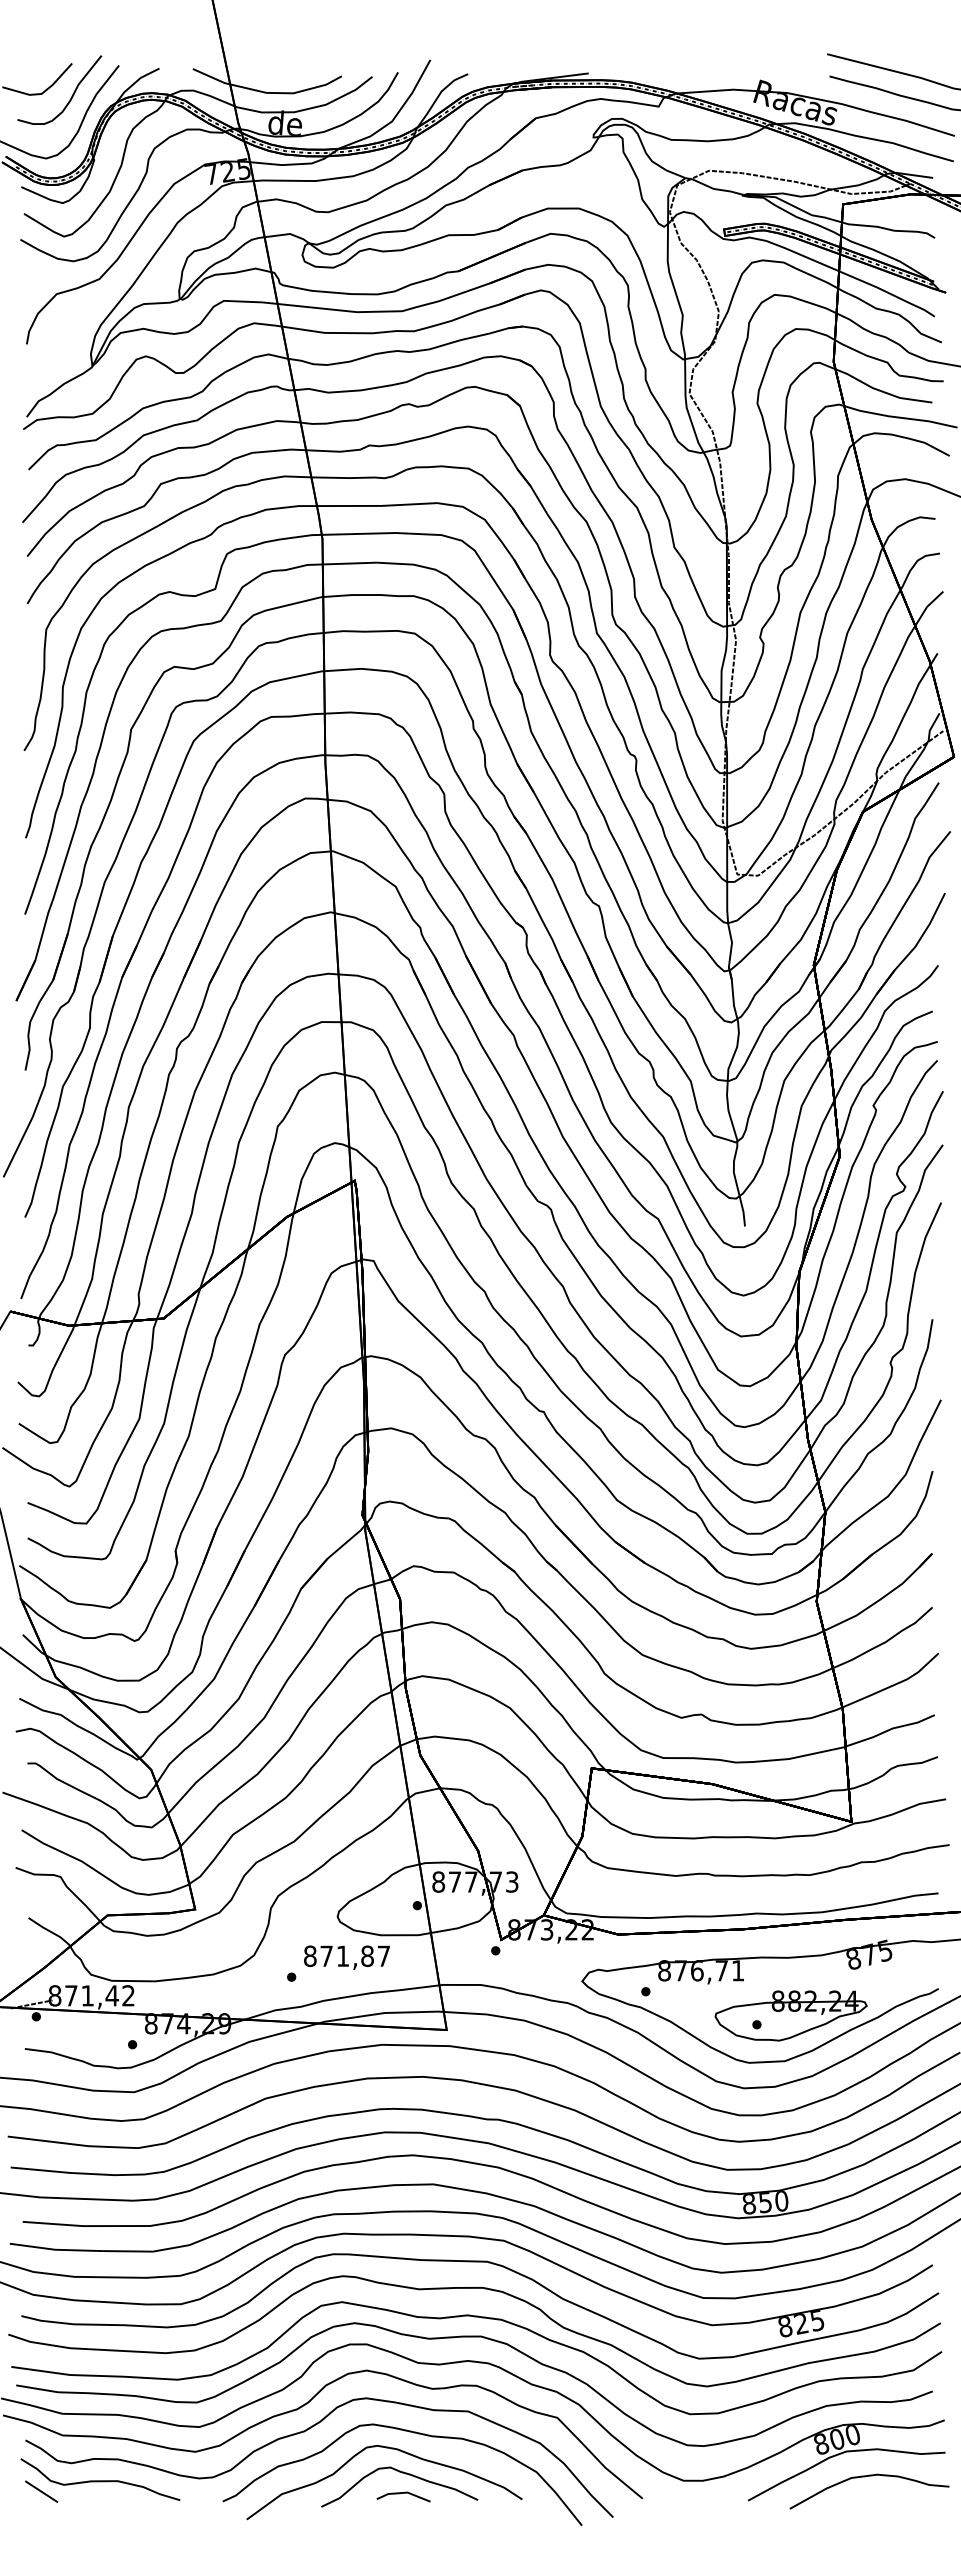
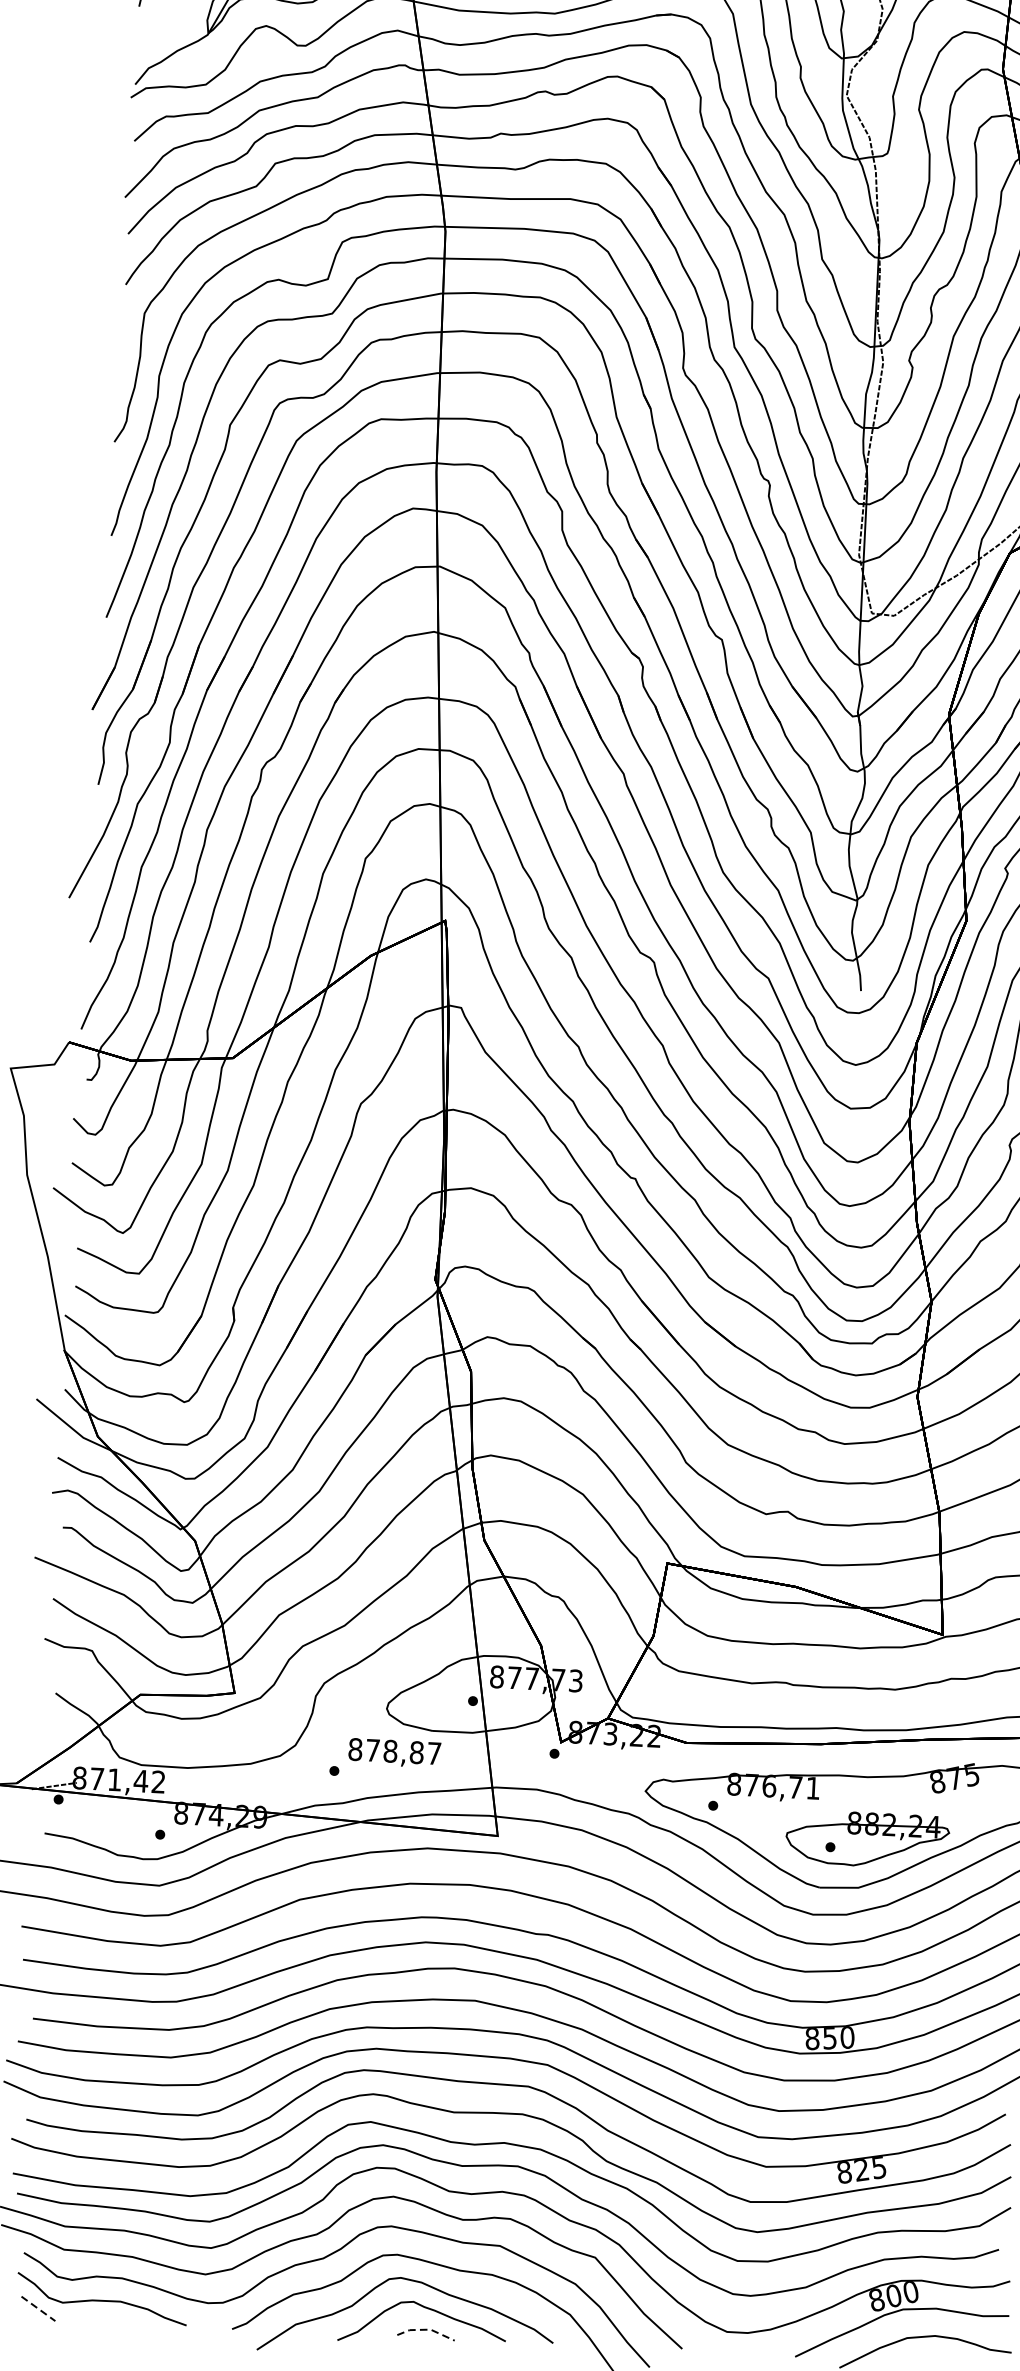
text: (342, 1955) -> (390, 1750), 871,87 -> 878,87
line: (42, 2492) -> (39, 2309), solid -> dashed
line: (403, 2492) -> (426, 2329), solid -> dashed

